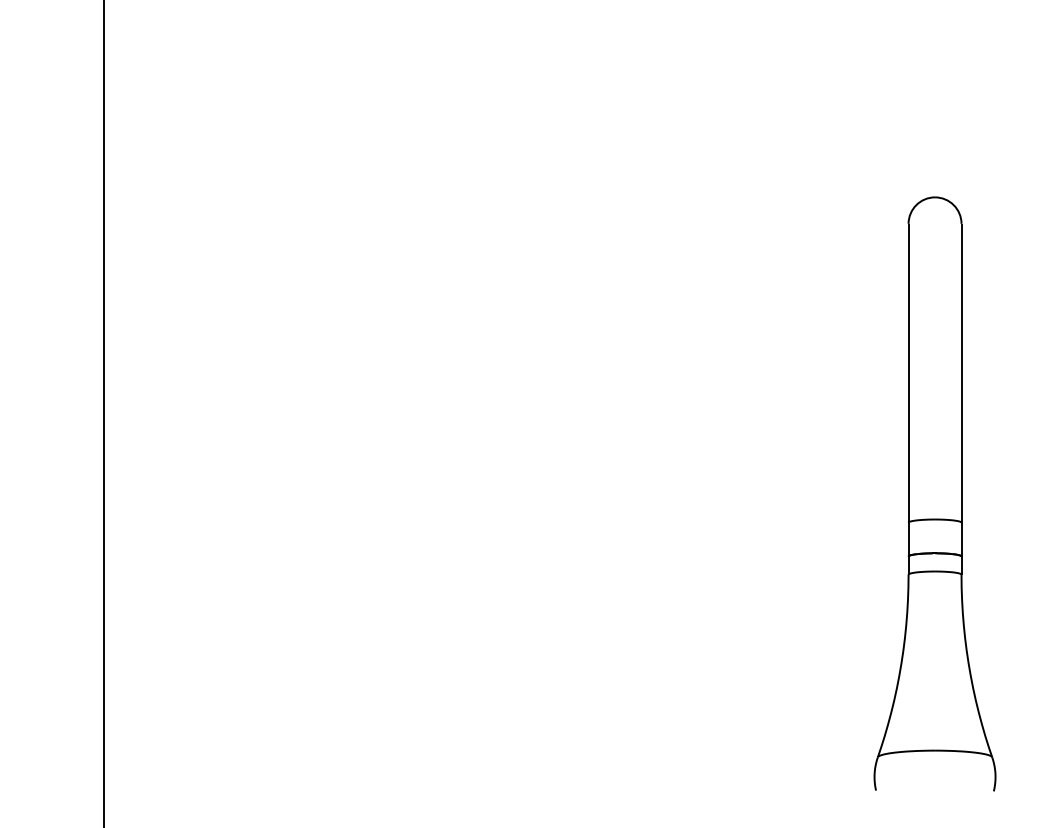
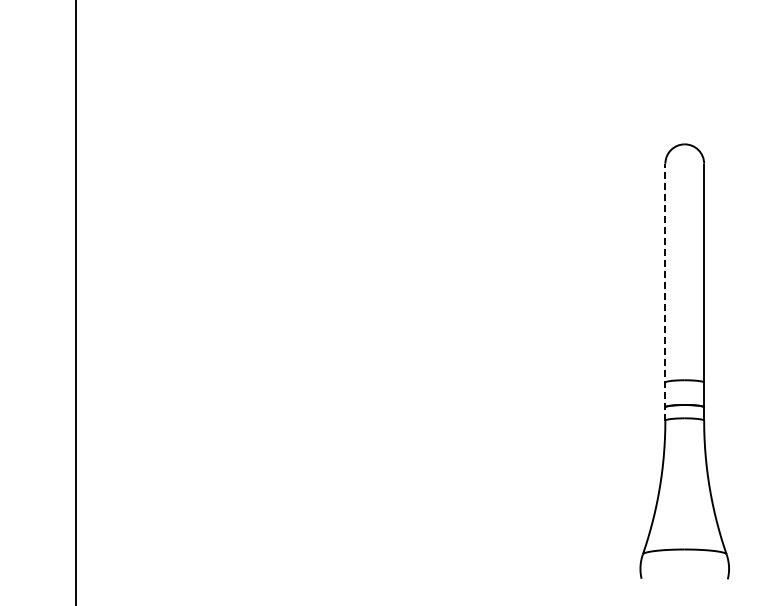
line: (908, 398) -> (665, 291), solid -> dashed

